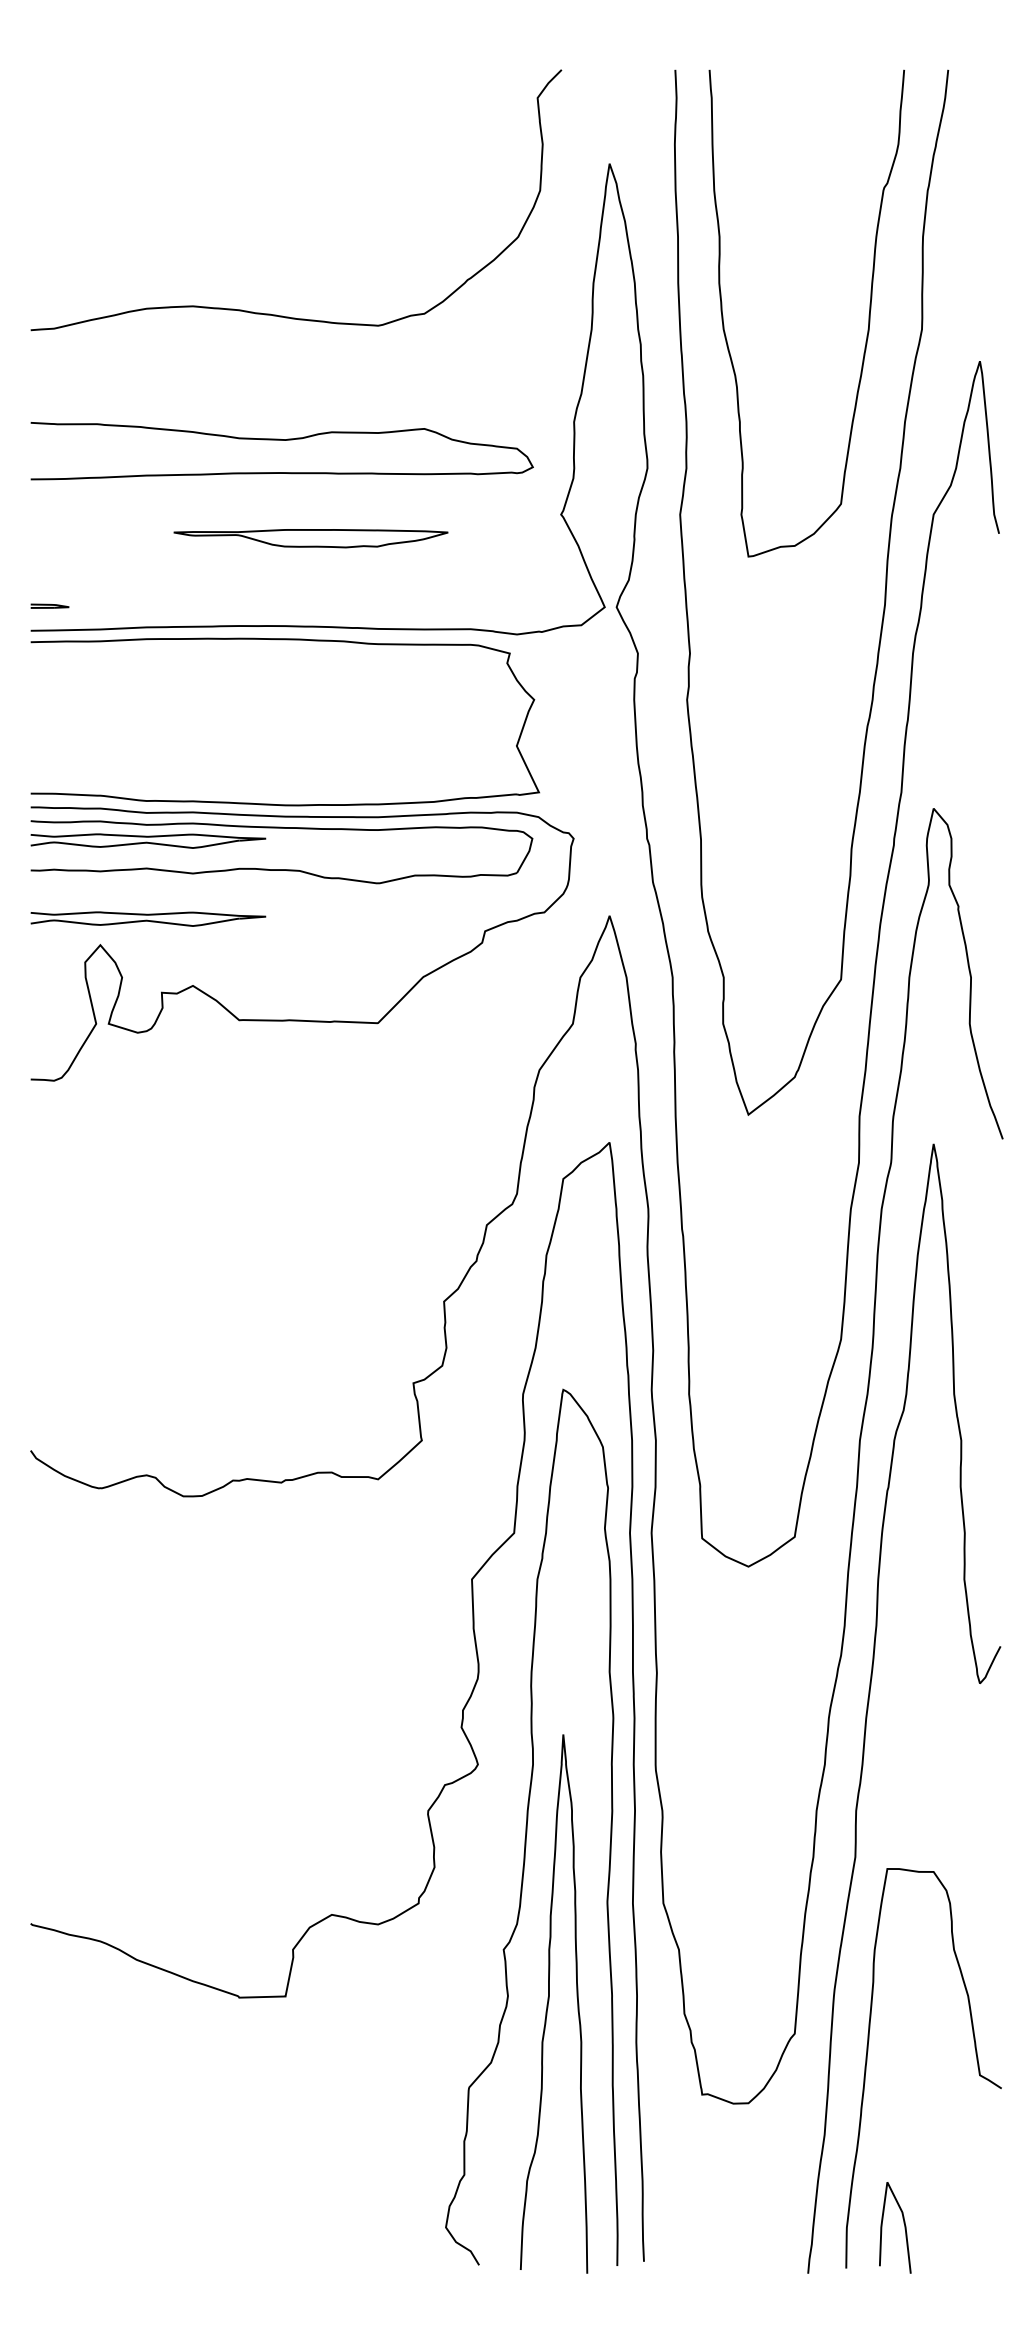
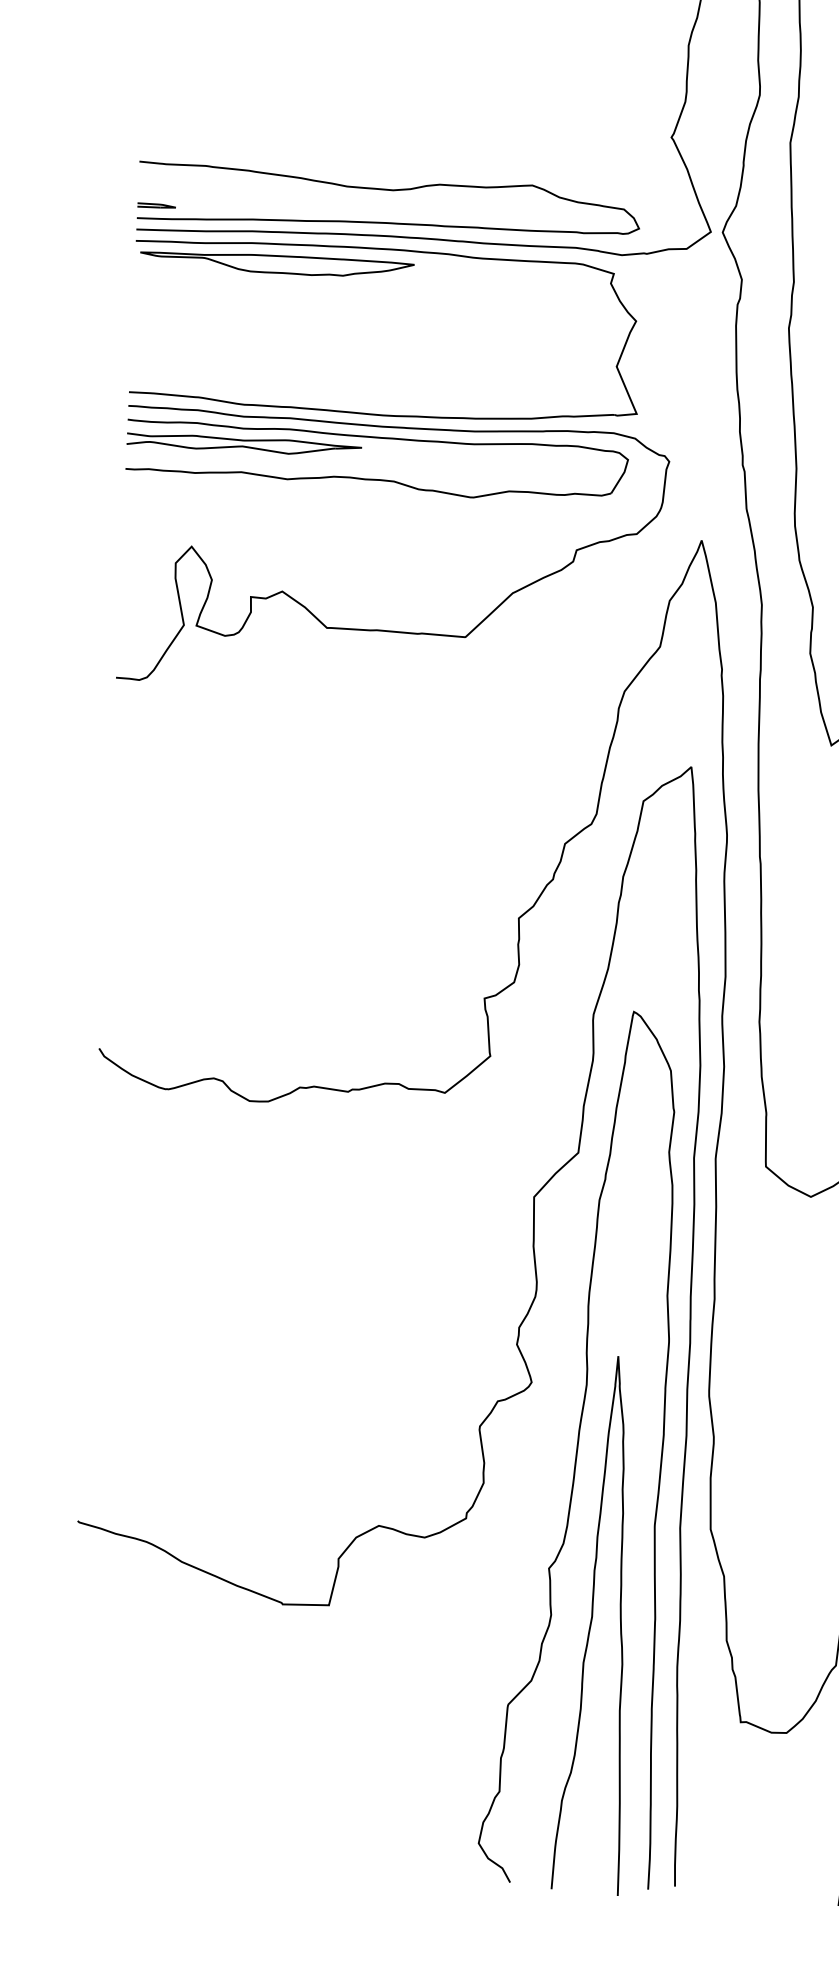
curve: (281, 440) -> (389, 190), moved
part: (310, 538) -> (276, 264), moved
part: (148, 918) -> (240, 522), removed

